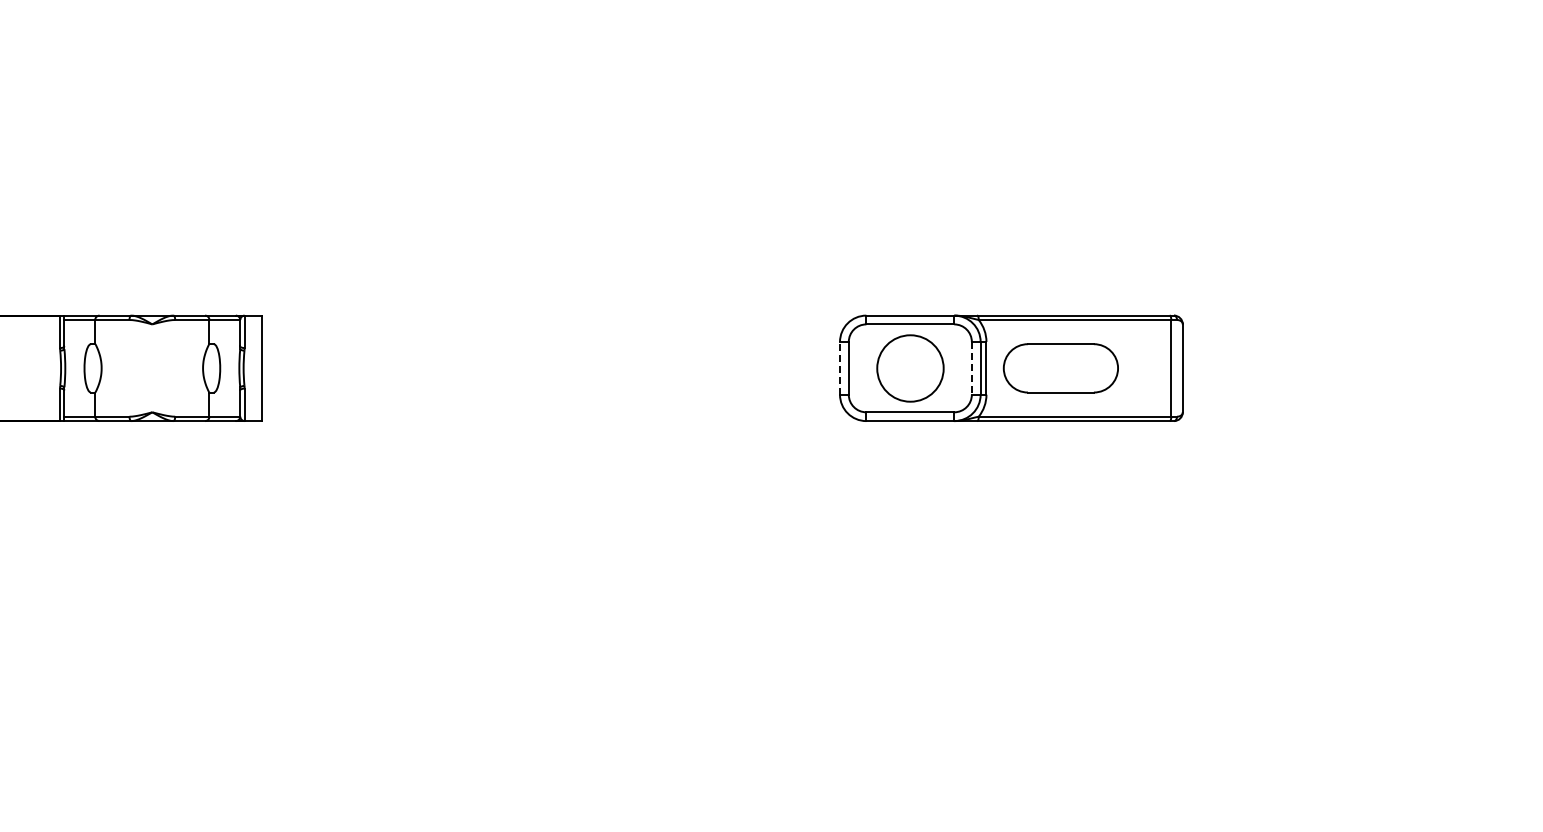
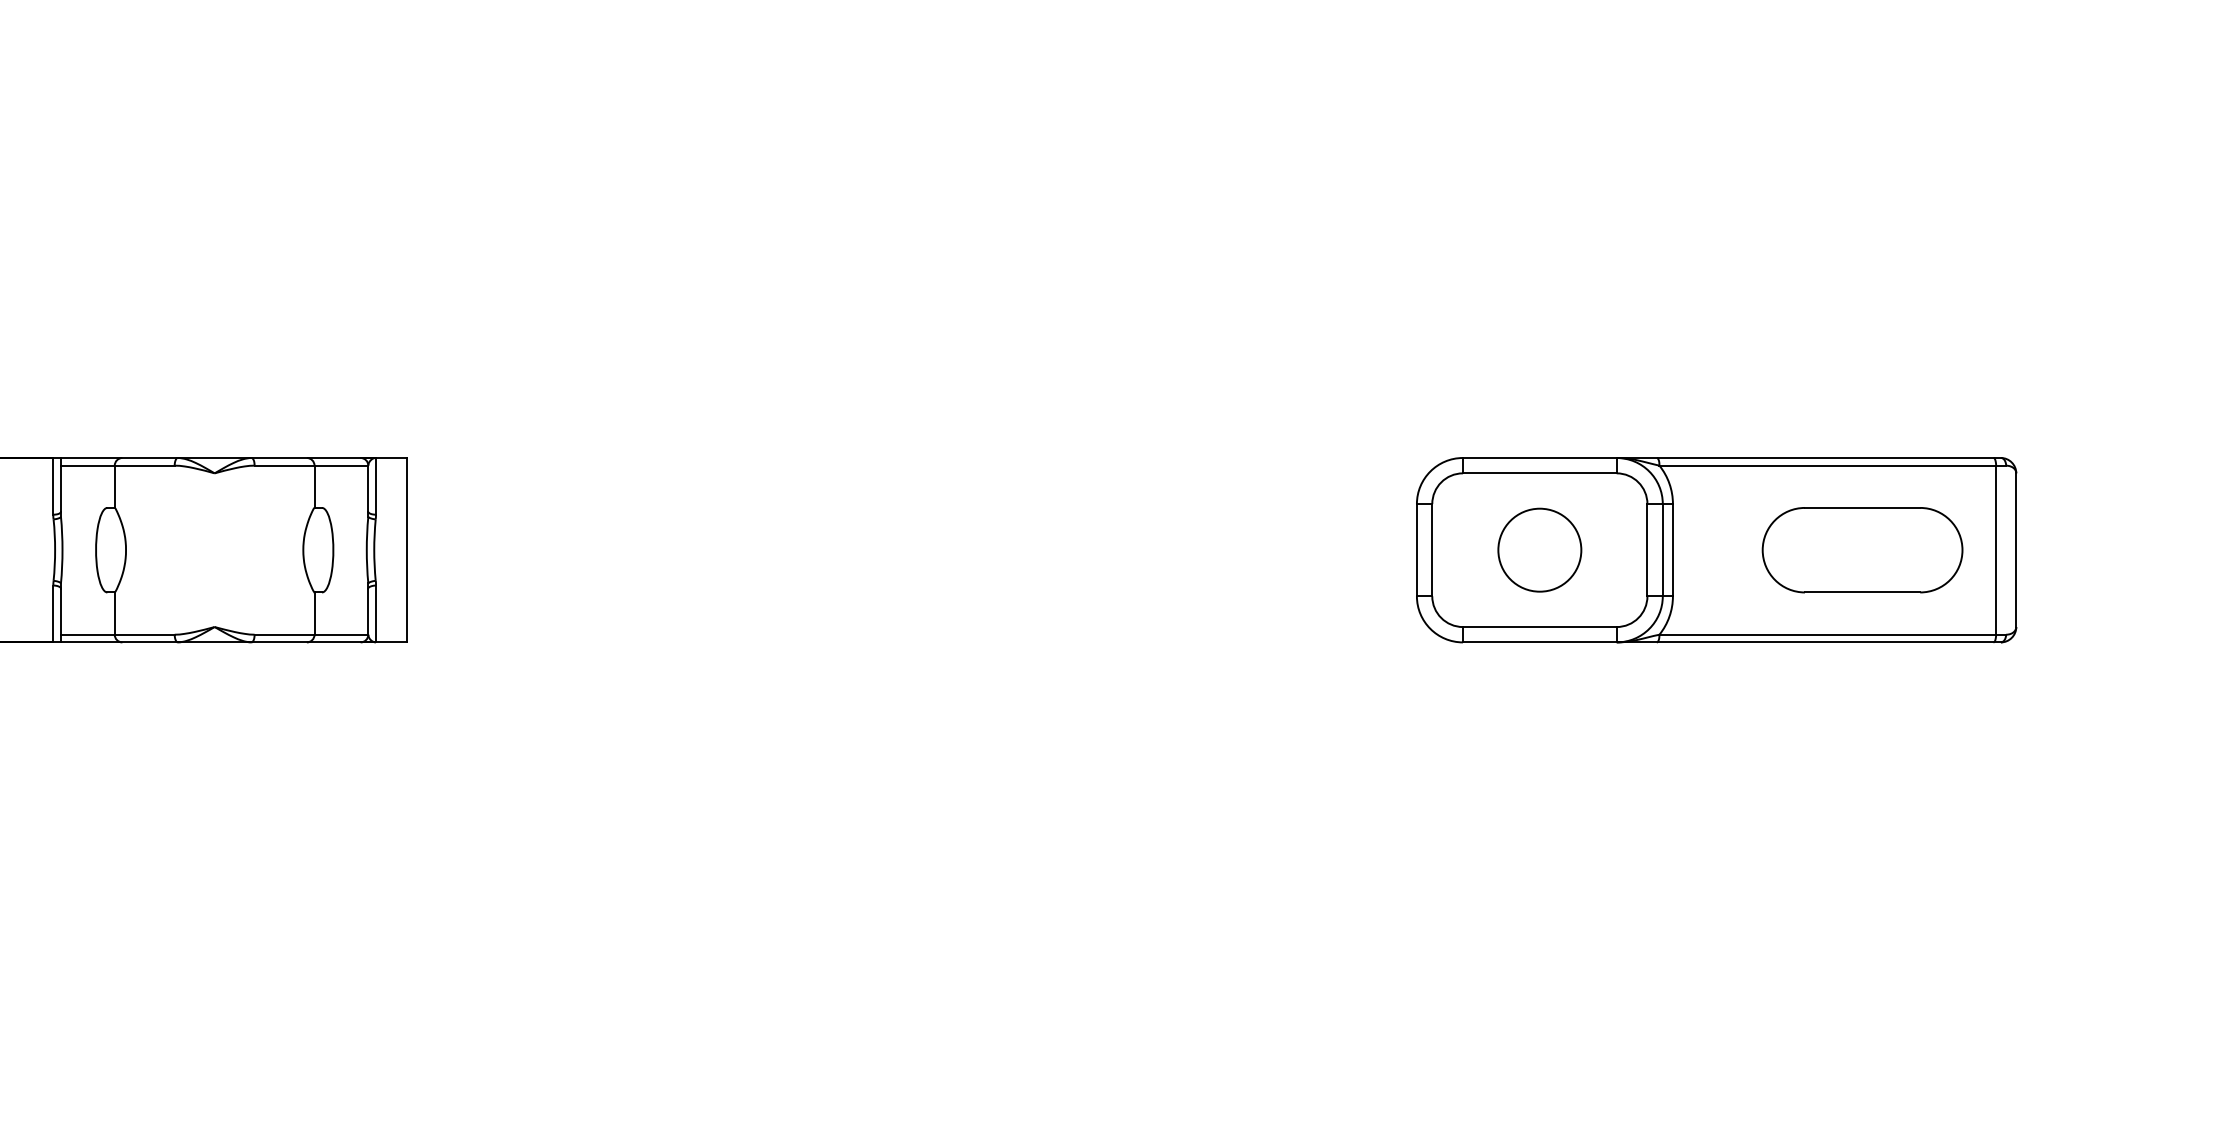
line: (840, 367) -> (1417, 548), dashed -> solid
circle: (909, 367) -> (1538, 548), size x0.71
line: (971, 368) -> (1646, 550), dashed -> solid
part: (1060, 368) -> (1861, 550), moved

